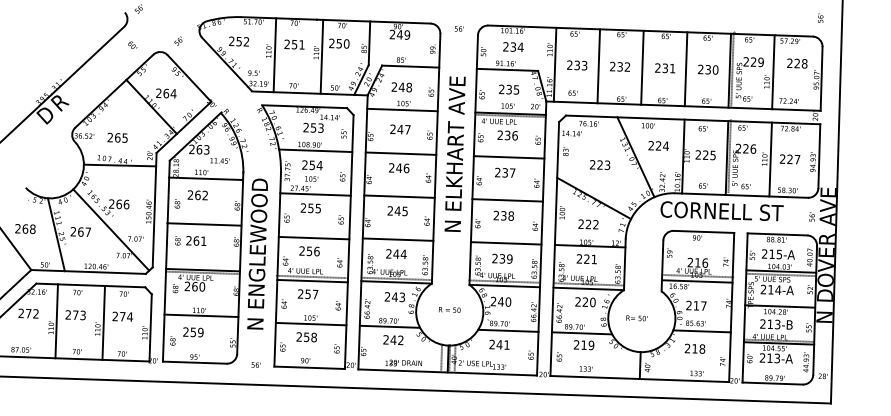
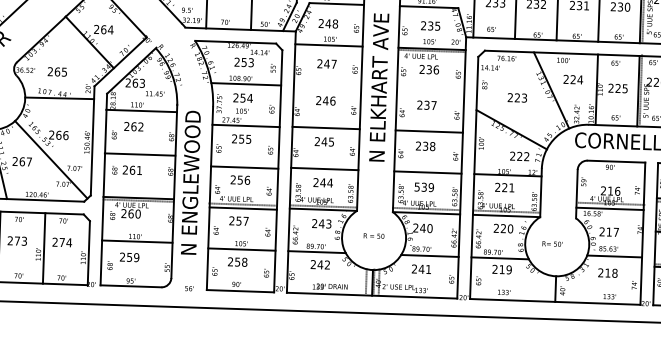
line: (400, 153) -> (327, 86), removed
line: (508, 157) -> (430, 90), removed
text: (588, 224) -> (519, 156), moved
text: (494, 258) -> (416, 186), 239 -> 539

